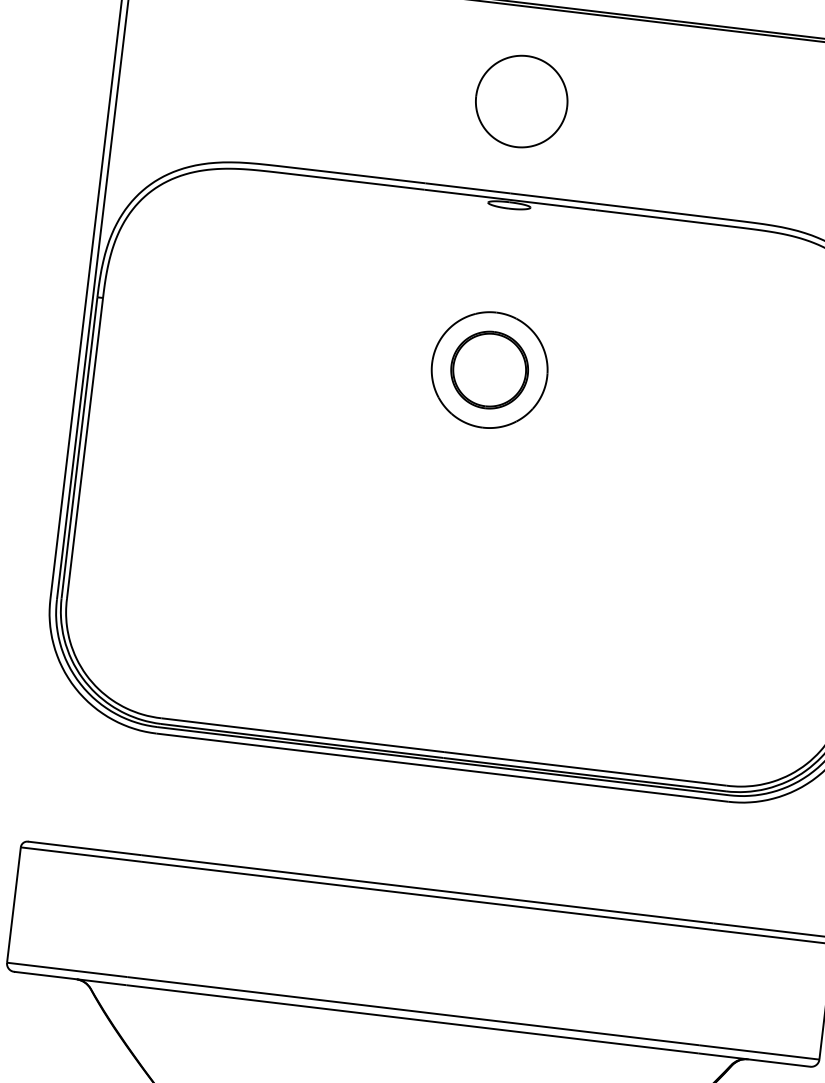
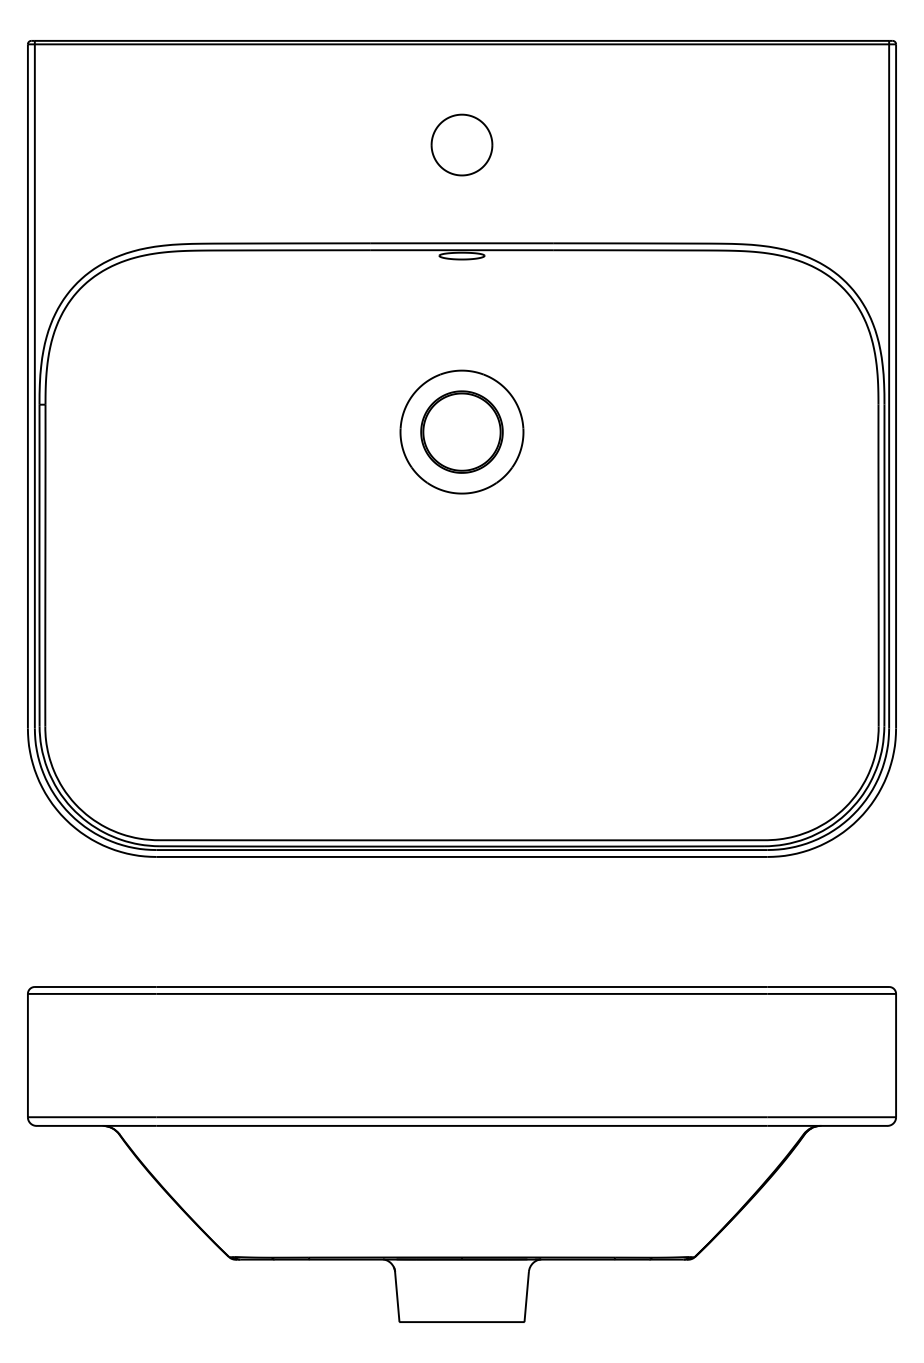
part: (521, 100) -> (461, 144), size x0.62

